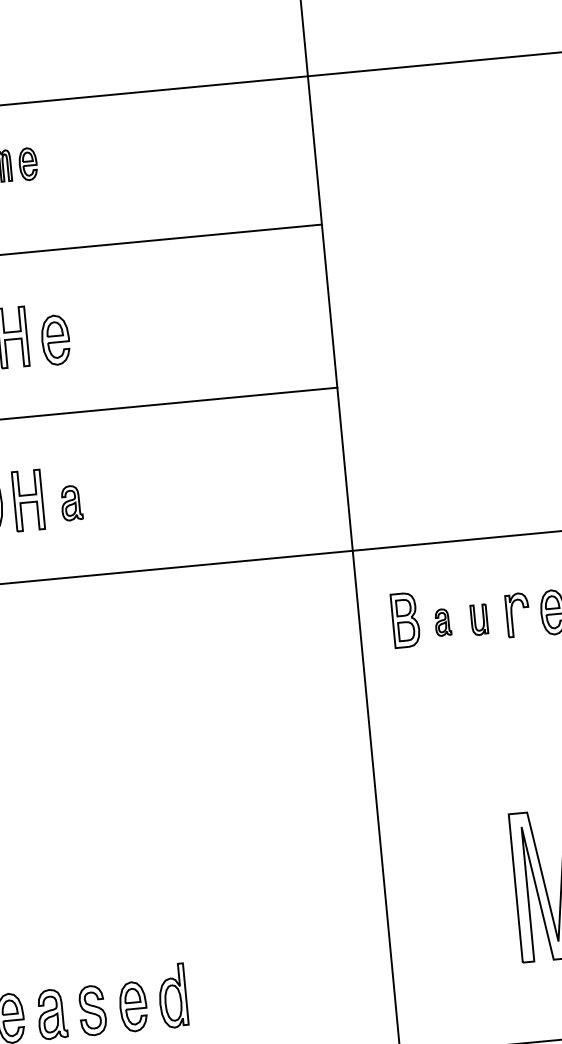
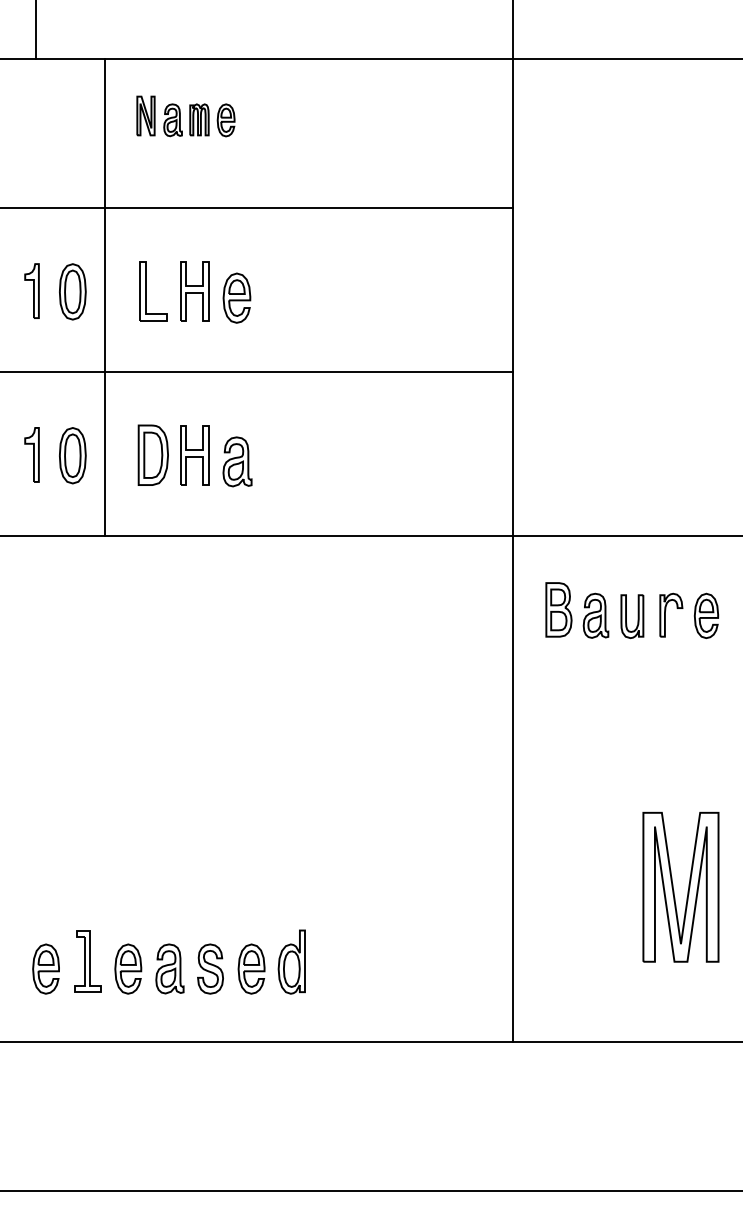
part: (71, 502) -> (237, 461), size x1.43
part: (479, 619) -> (632, 616), size x1.43
part: (442, 622) -> (595, 615), size x1.67

